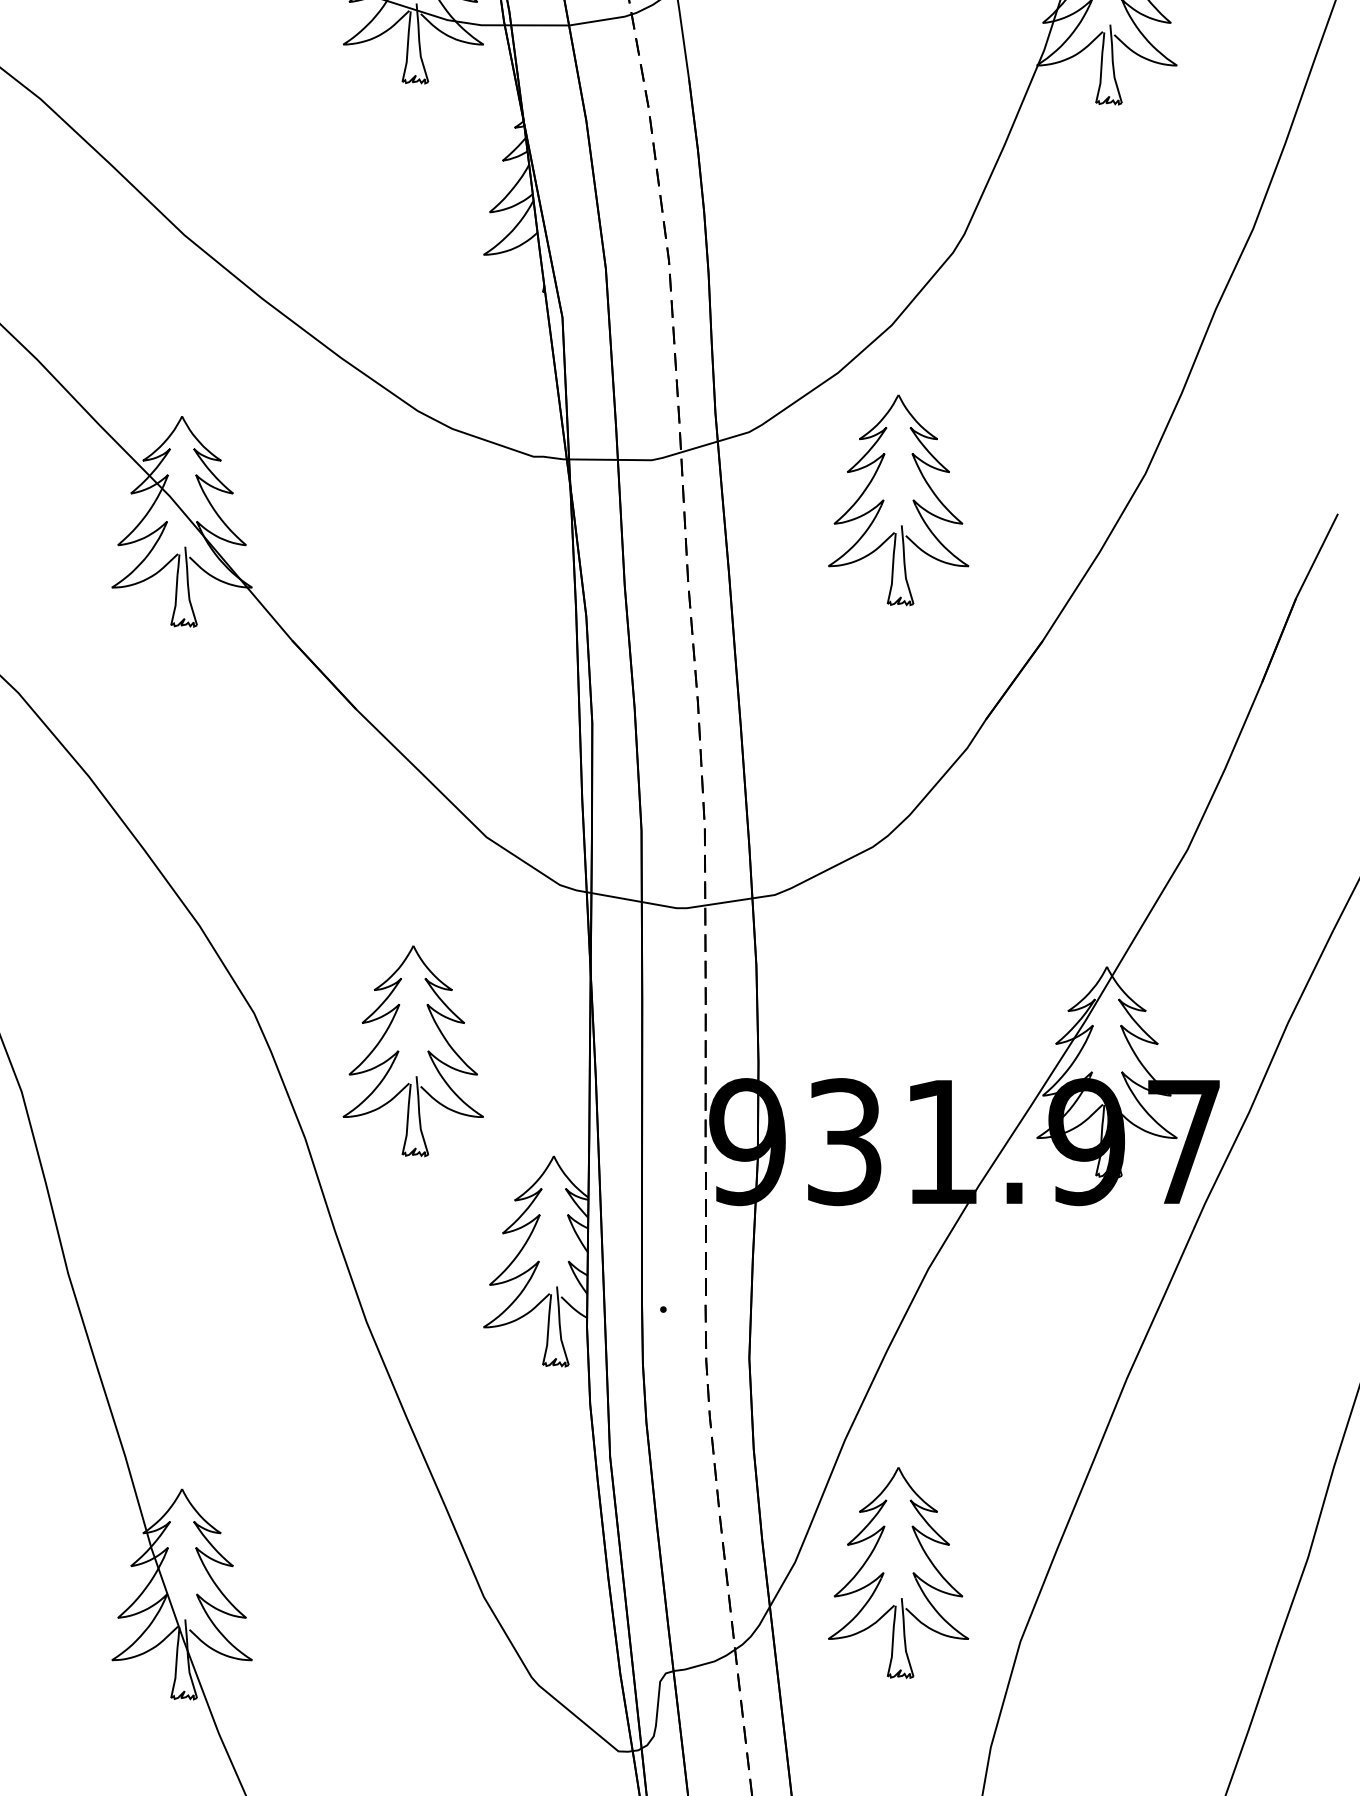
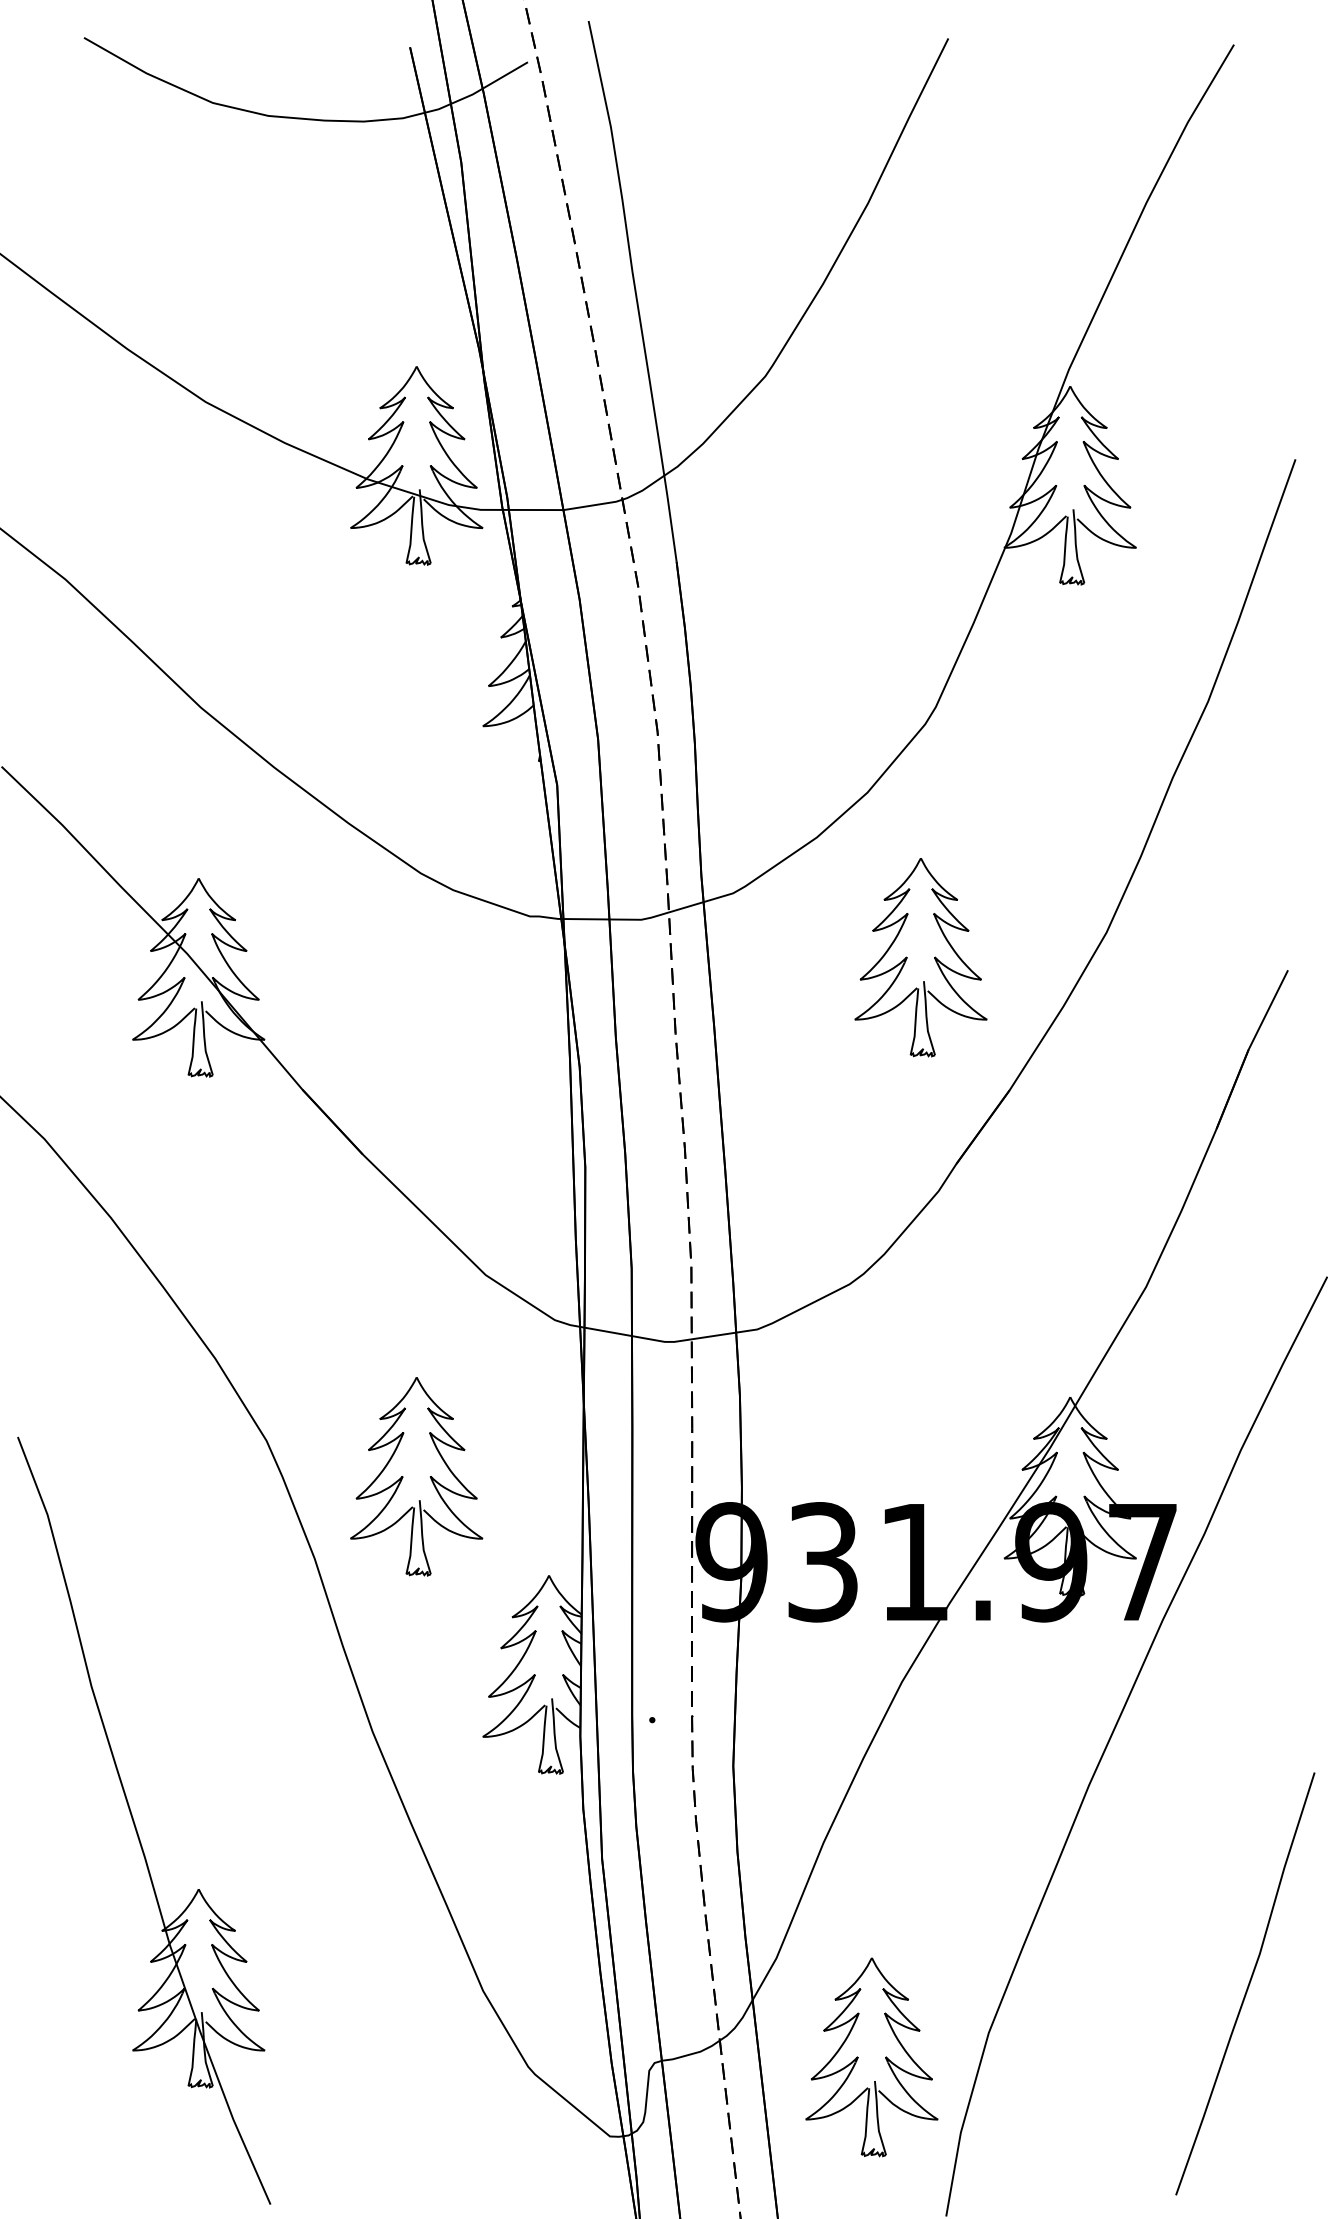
part: (884, 500) -> (907, 957), moved
part: (884, 1573) -> (858, 2057), moved

